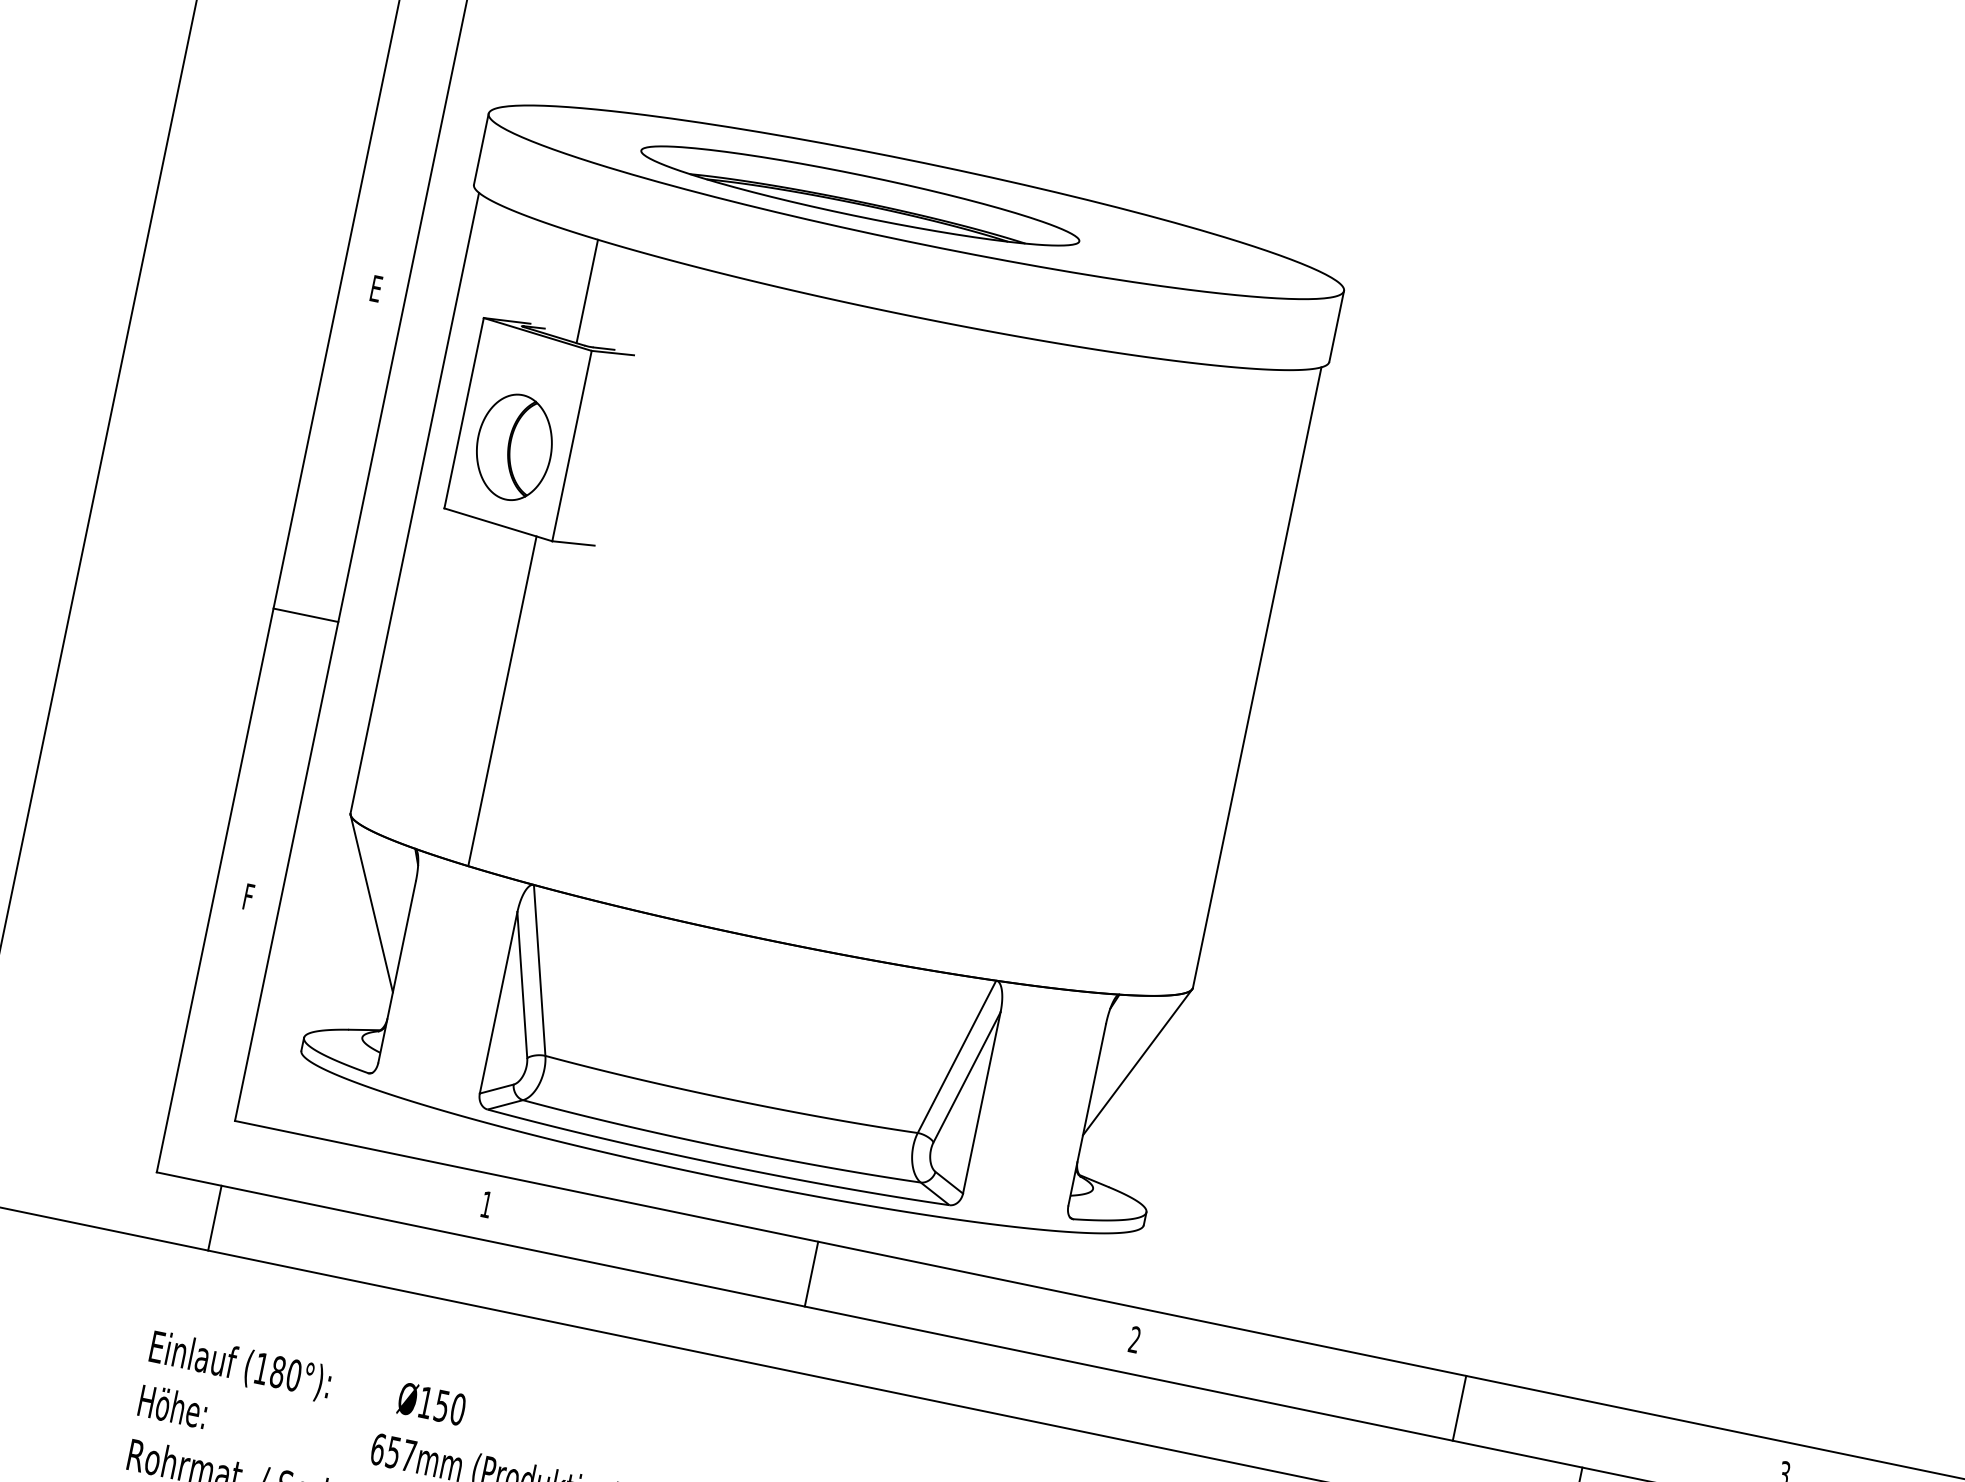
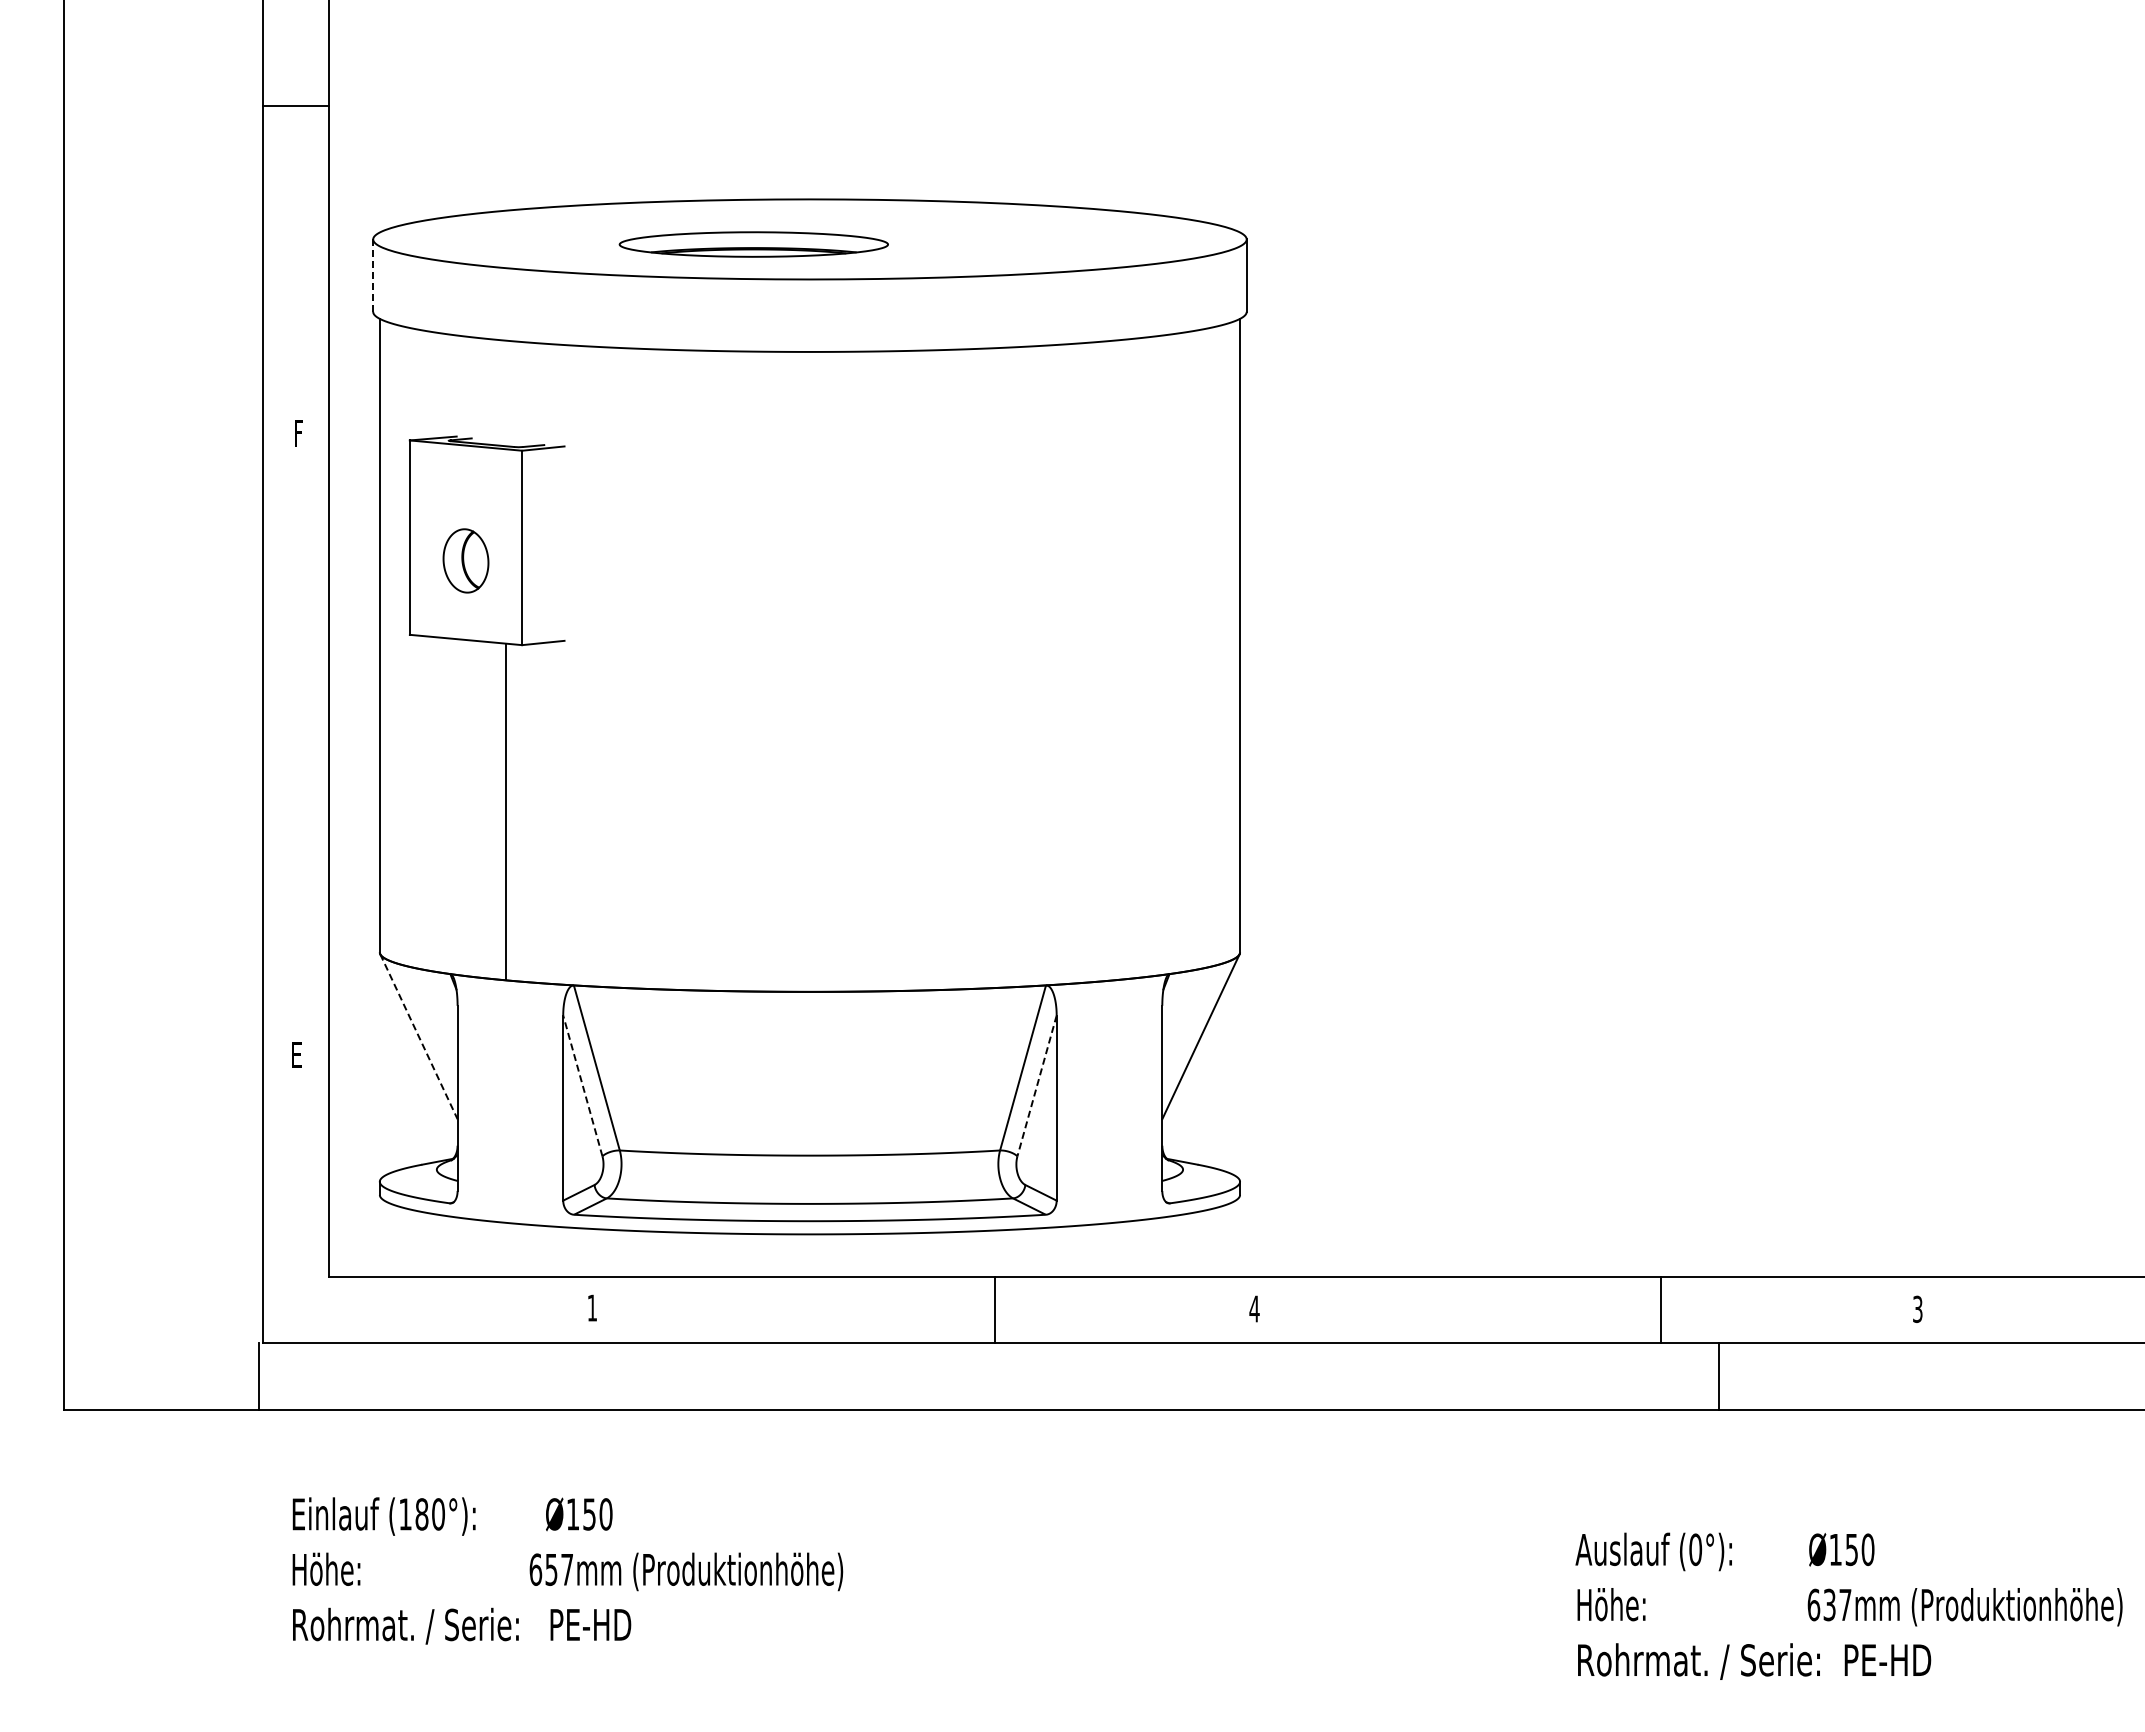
line: (481, 150) -> (373, 276), solid -> dashed
part: (860, 195) -> (753, 244), size x0.6
text: (376, 288) -> (298, 433), E -> F
line: (586, 291) -> (505, 393), removed
part: (513, 446) -> (465, 560), size x0.6
line: (305, 615) -> (295, 767), removed
text: (248, 896) -> (296, 1054), F -> E
line: (372, 904) -> (419, 1037), solid -> dashed
line: (522, 984) -> (582, 1085), solid -> dashed
line: (966, 1077) -> (1036, 1086), solid -> dashed
line: (215, 1218) -> (259, 1376), moved
line: (811, 1274) -> (994, 1310), moved
text: (1134, 1339) -> (1254, 1308), 2 -> 4
line: (1459, 1408) -> (1661, 1310), moved

